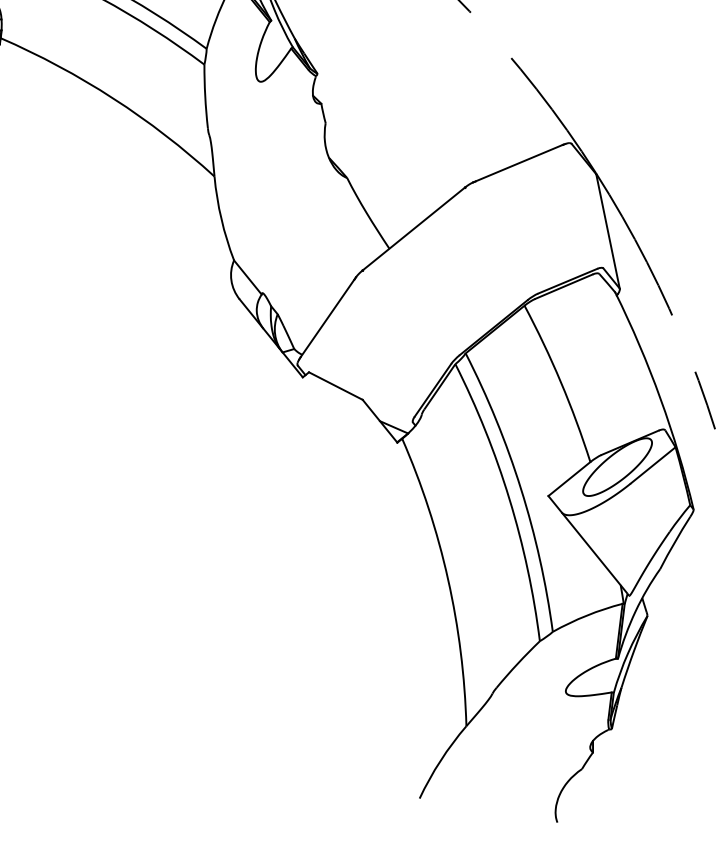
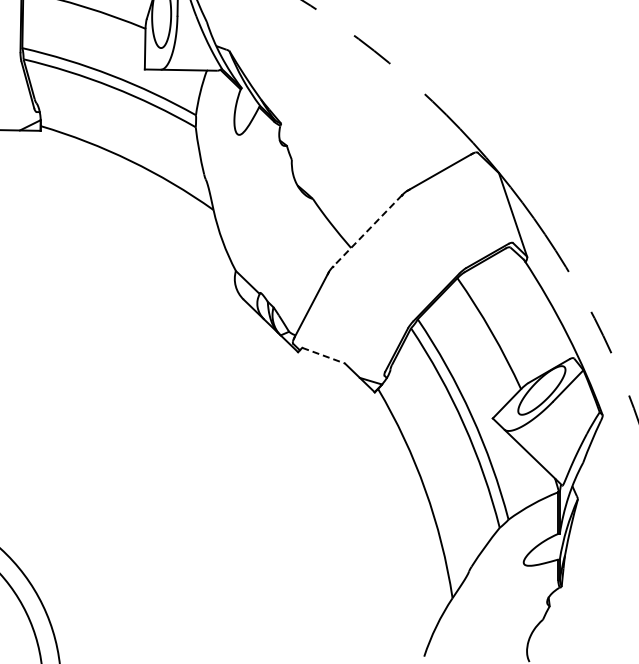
line: (413, 228) -> (367, 230), solid -> dashed
line: (335, 385) -> (323, 355), solid -> dashed

